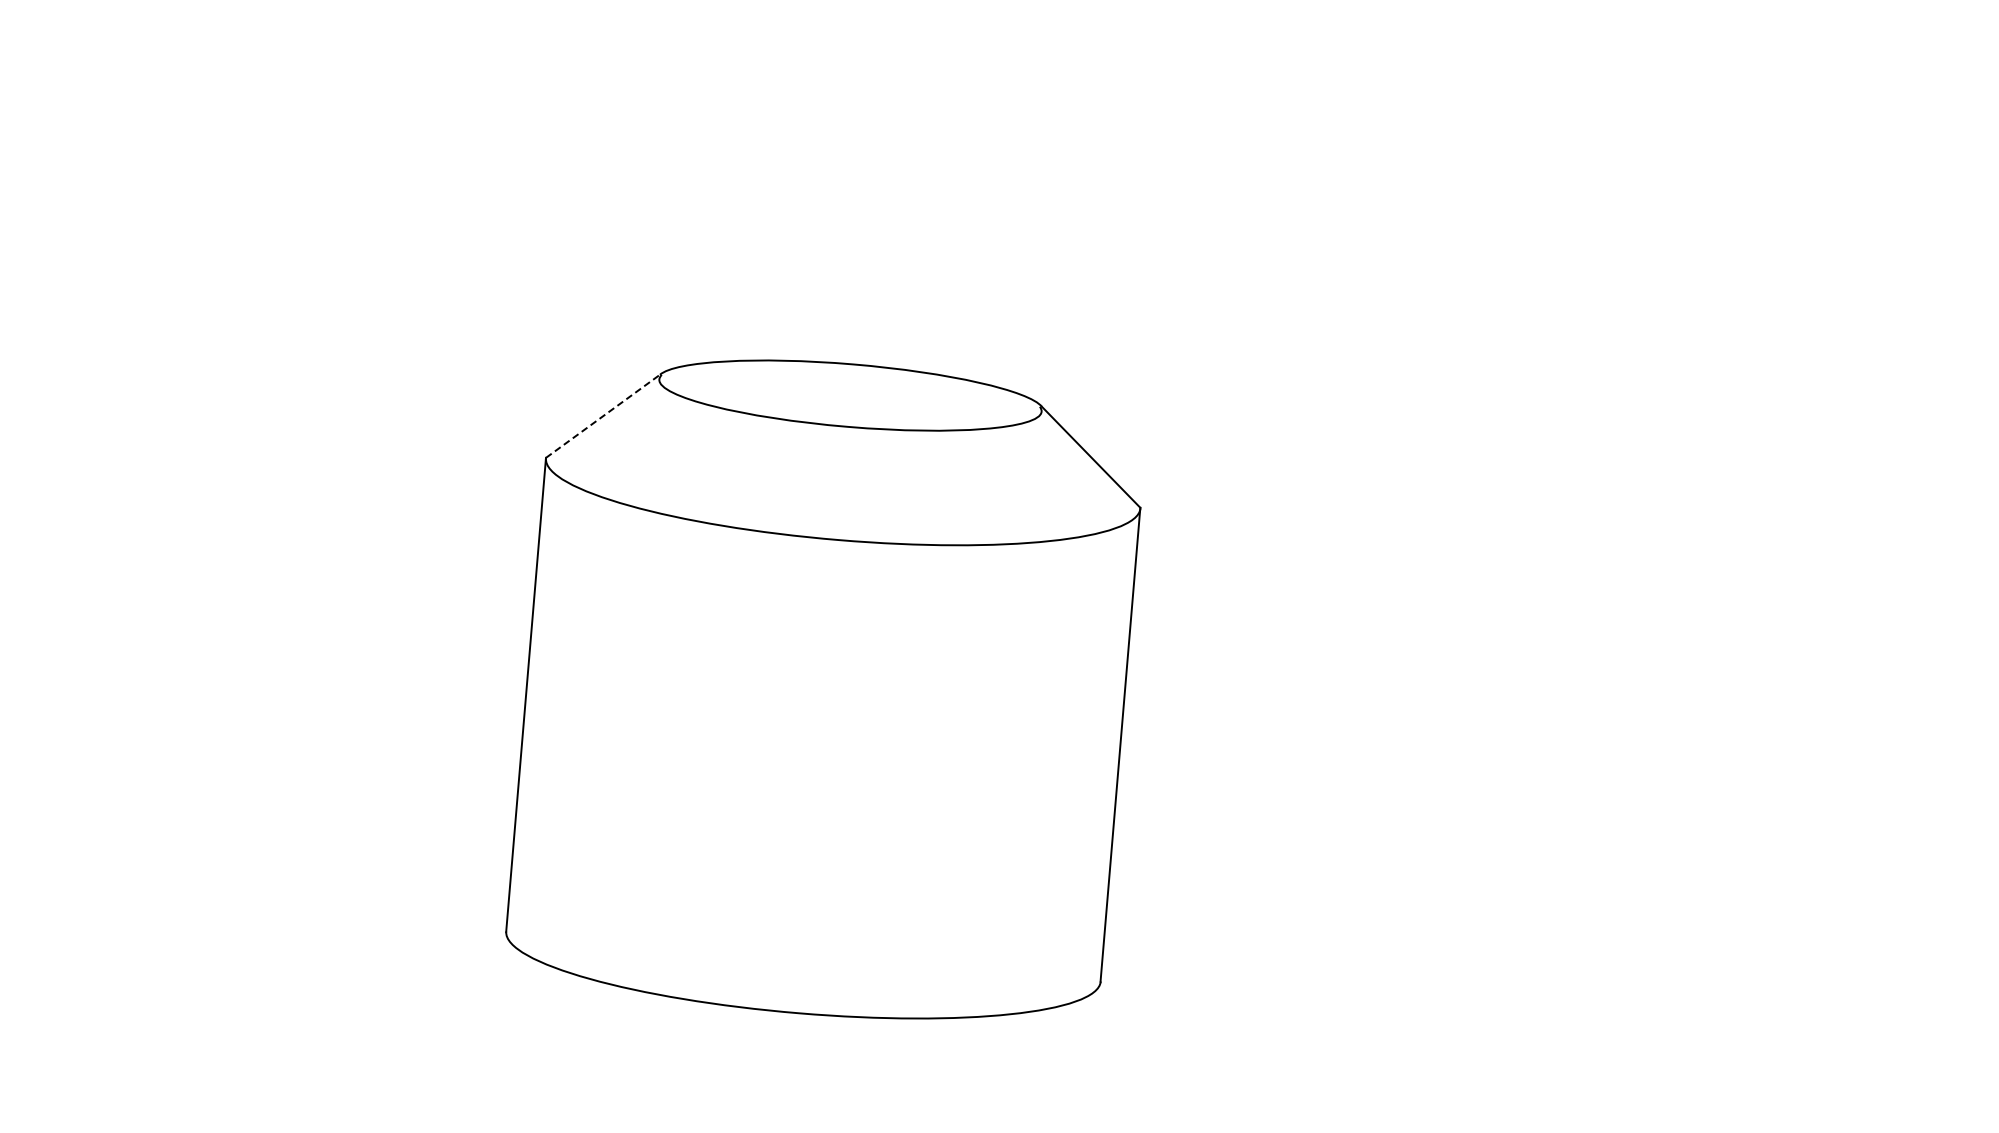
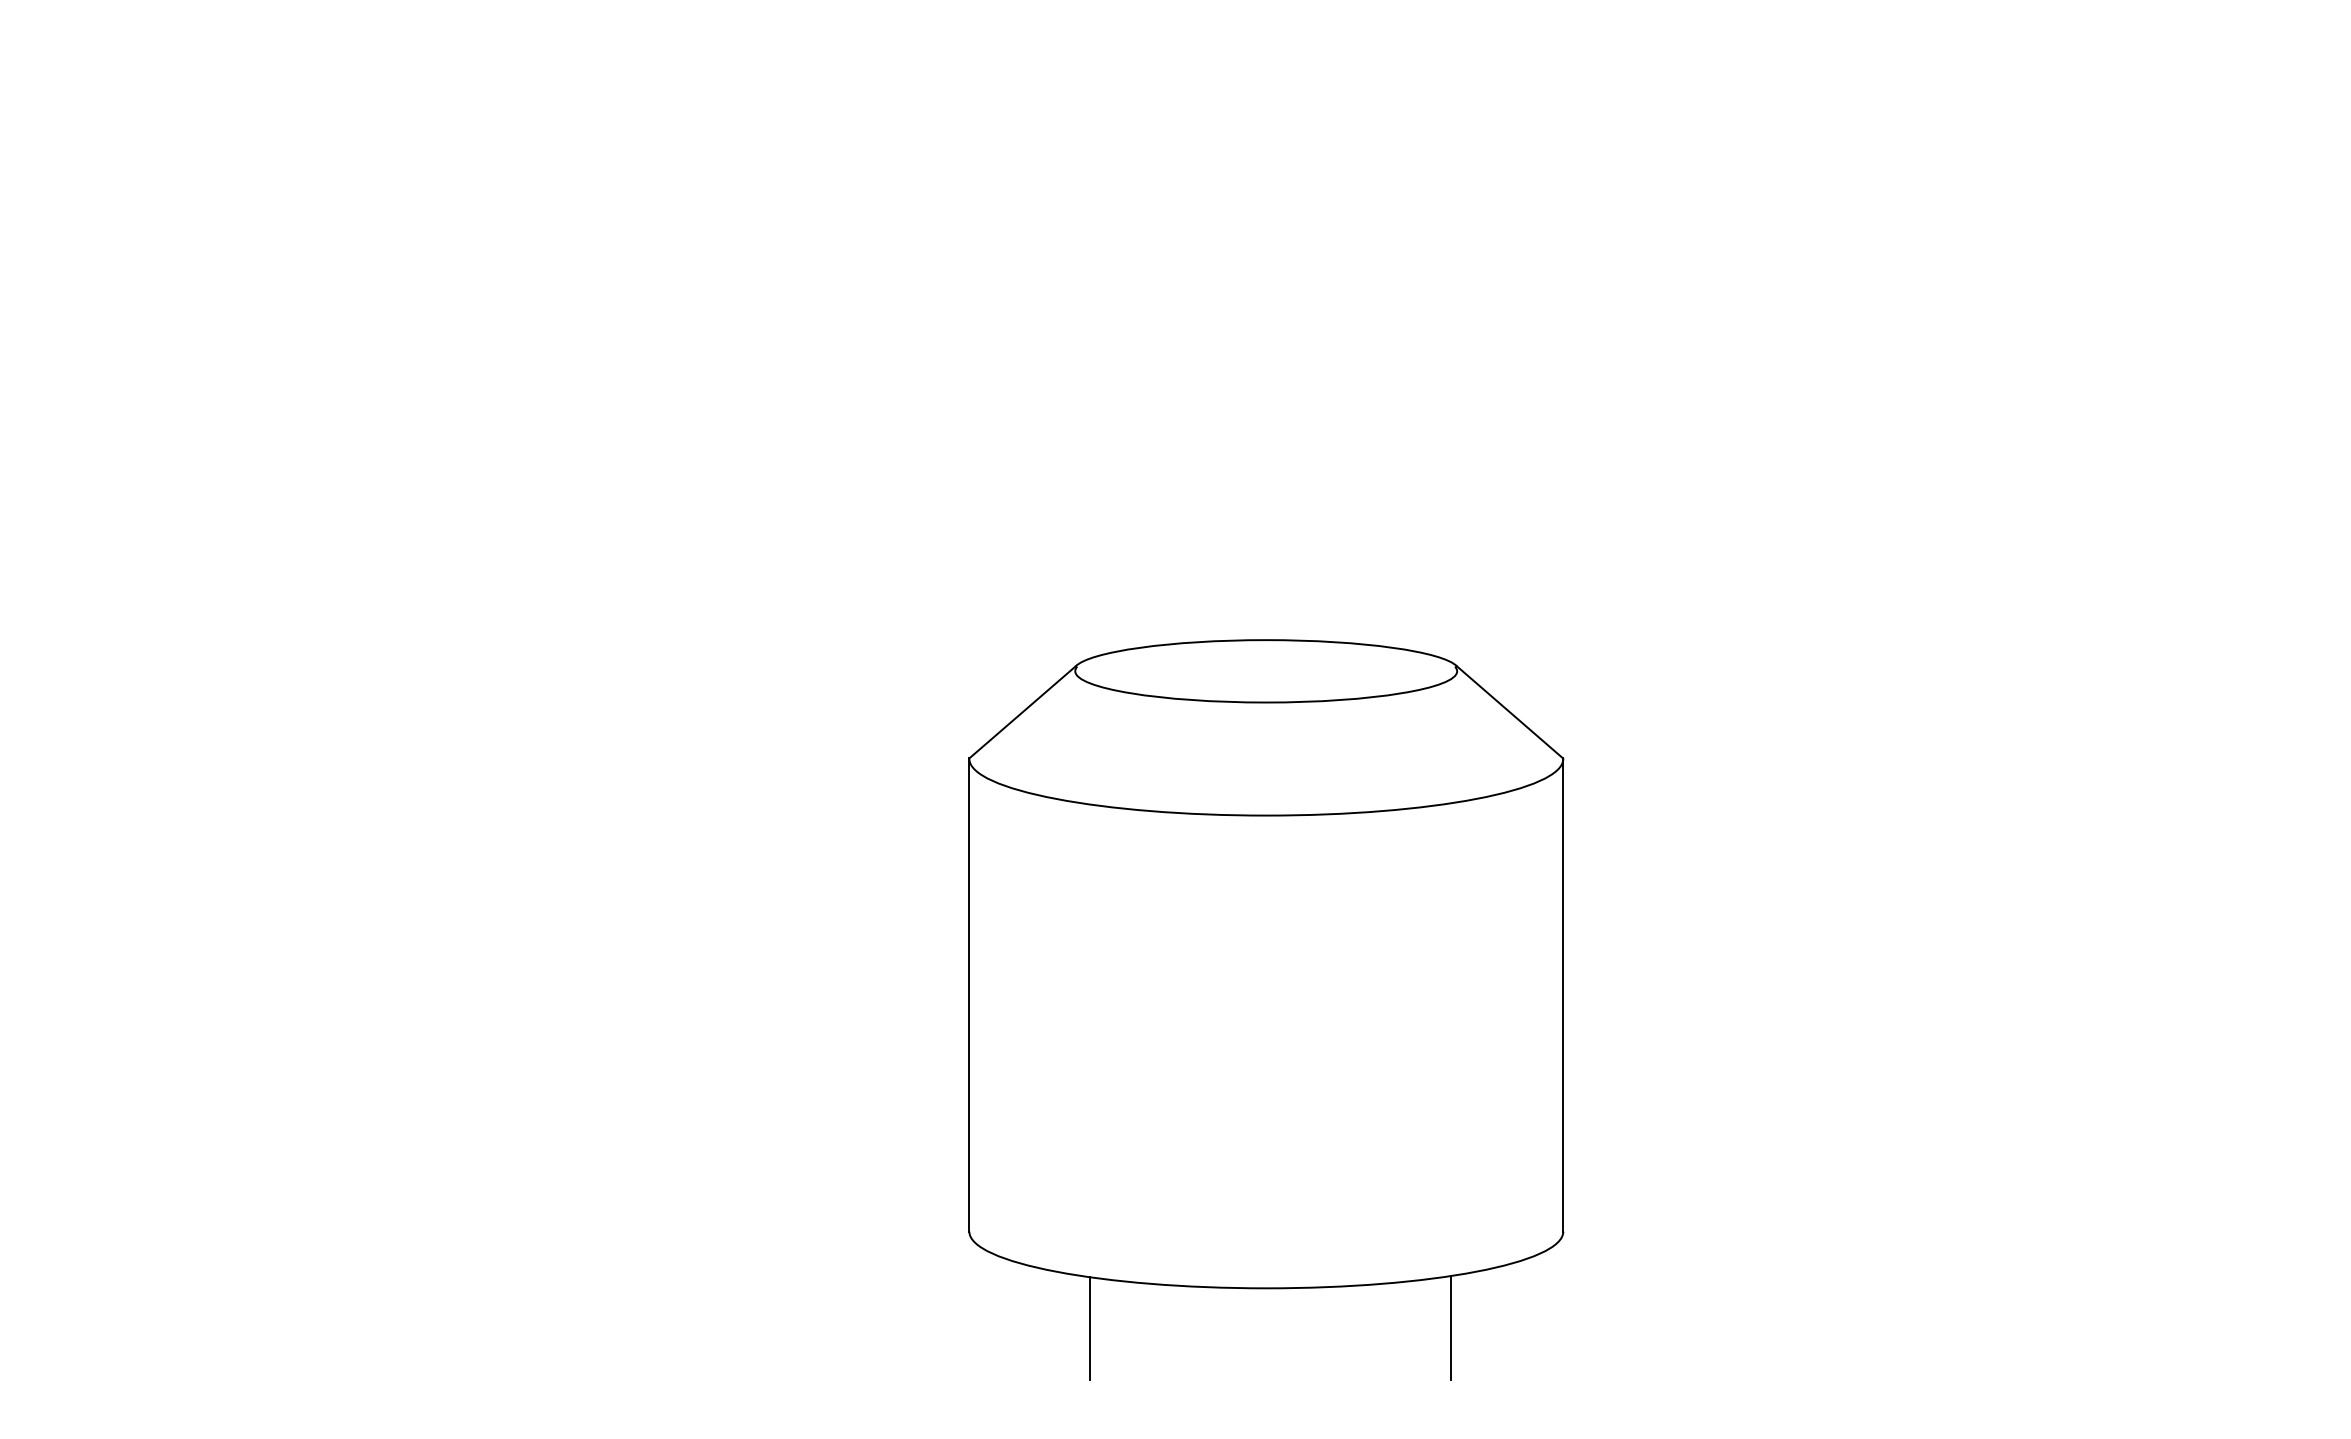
line: (603, 416) -> (1022, 712), dashed -> solid
line: (618, 1038) -> (1089, 1328), added
line: (979, 1067) -> (1450, 1327), added

